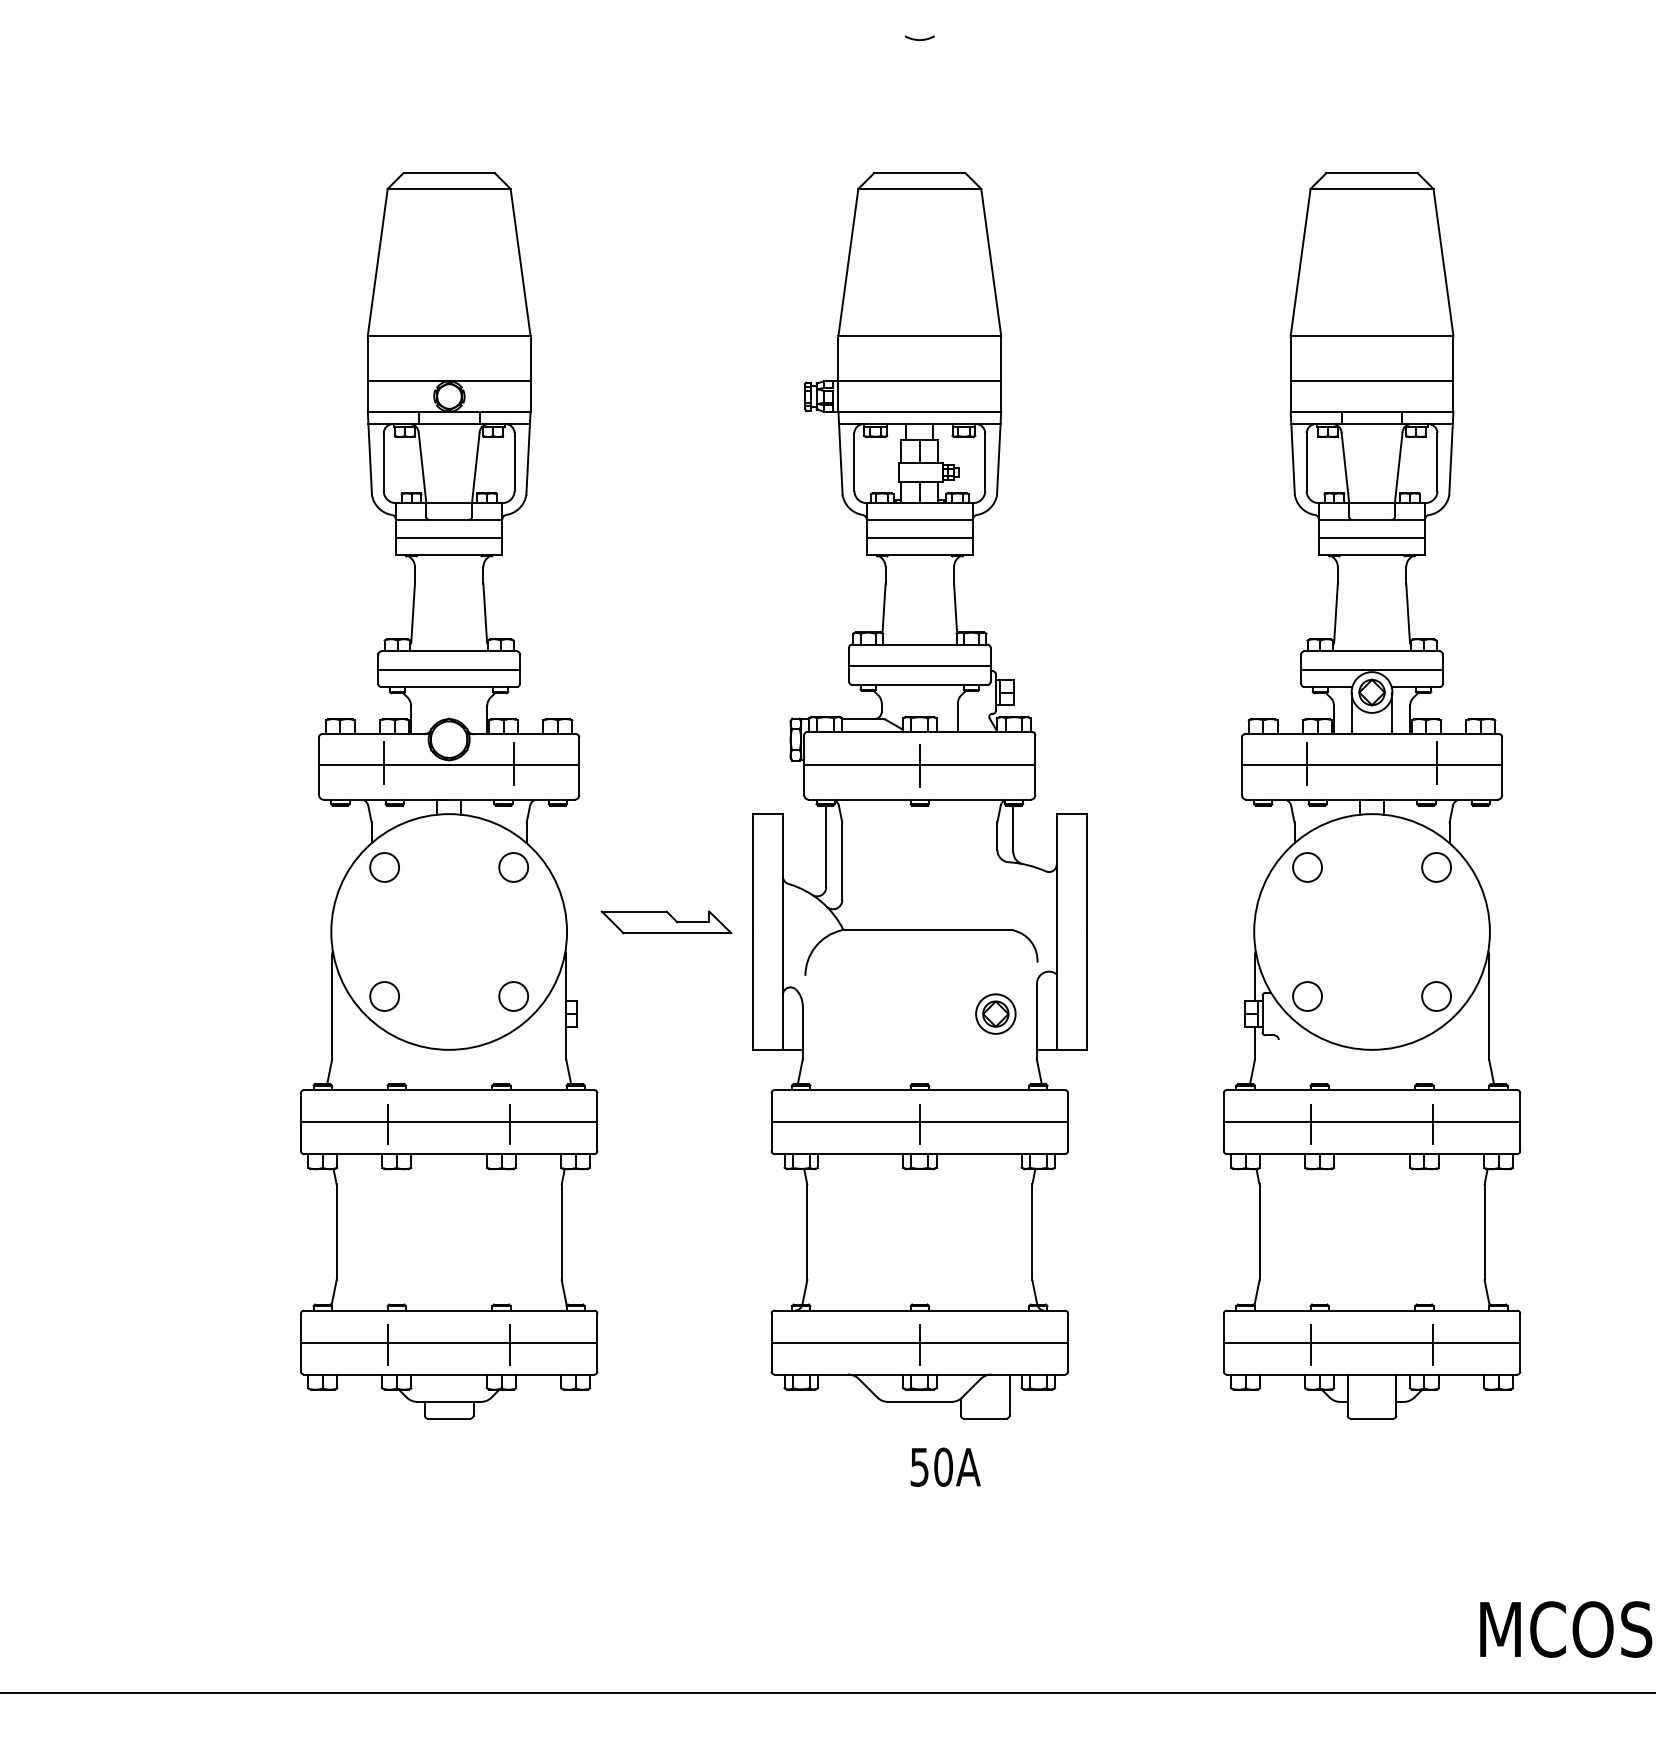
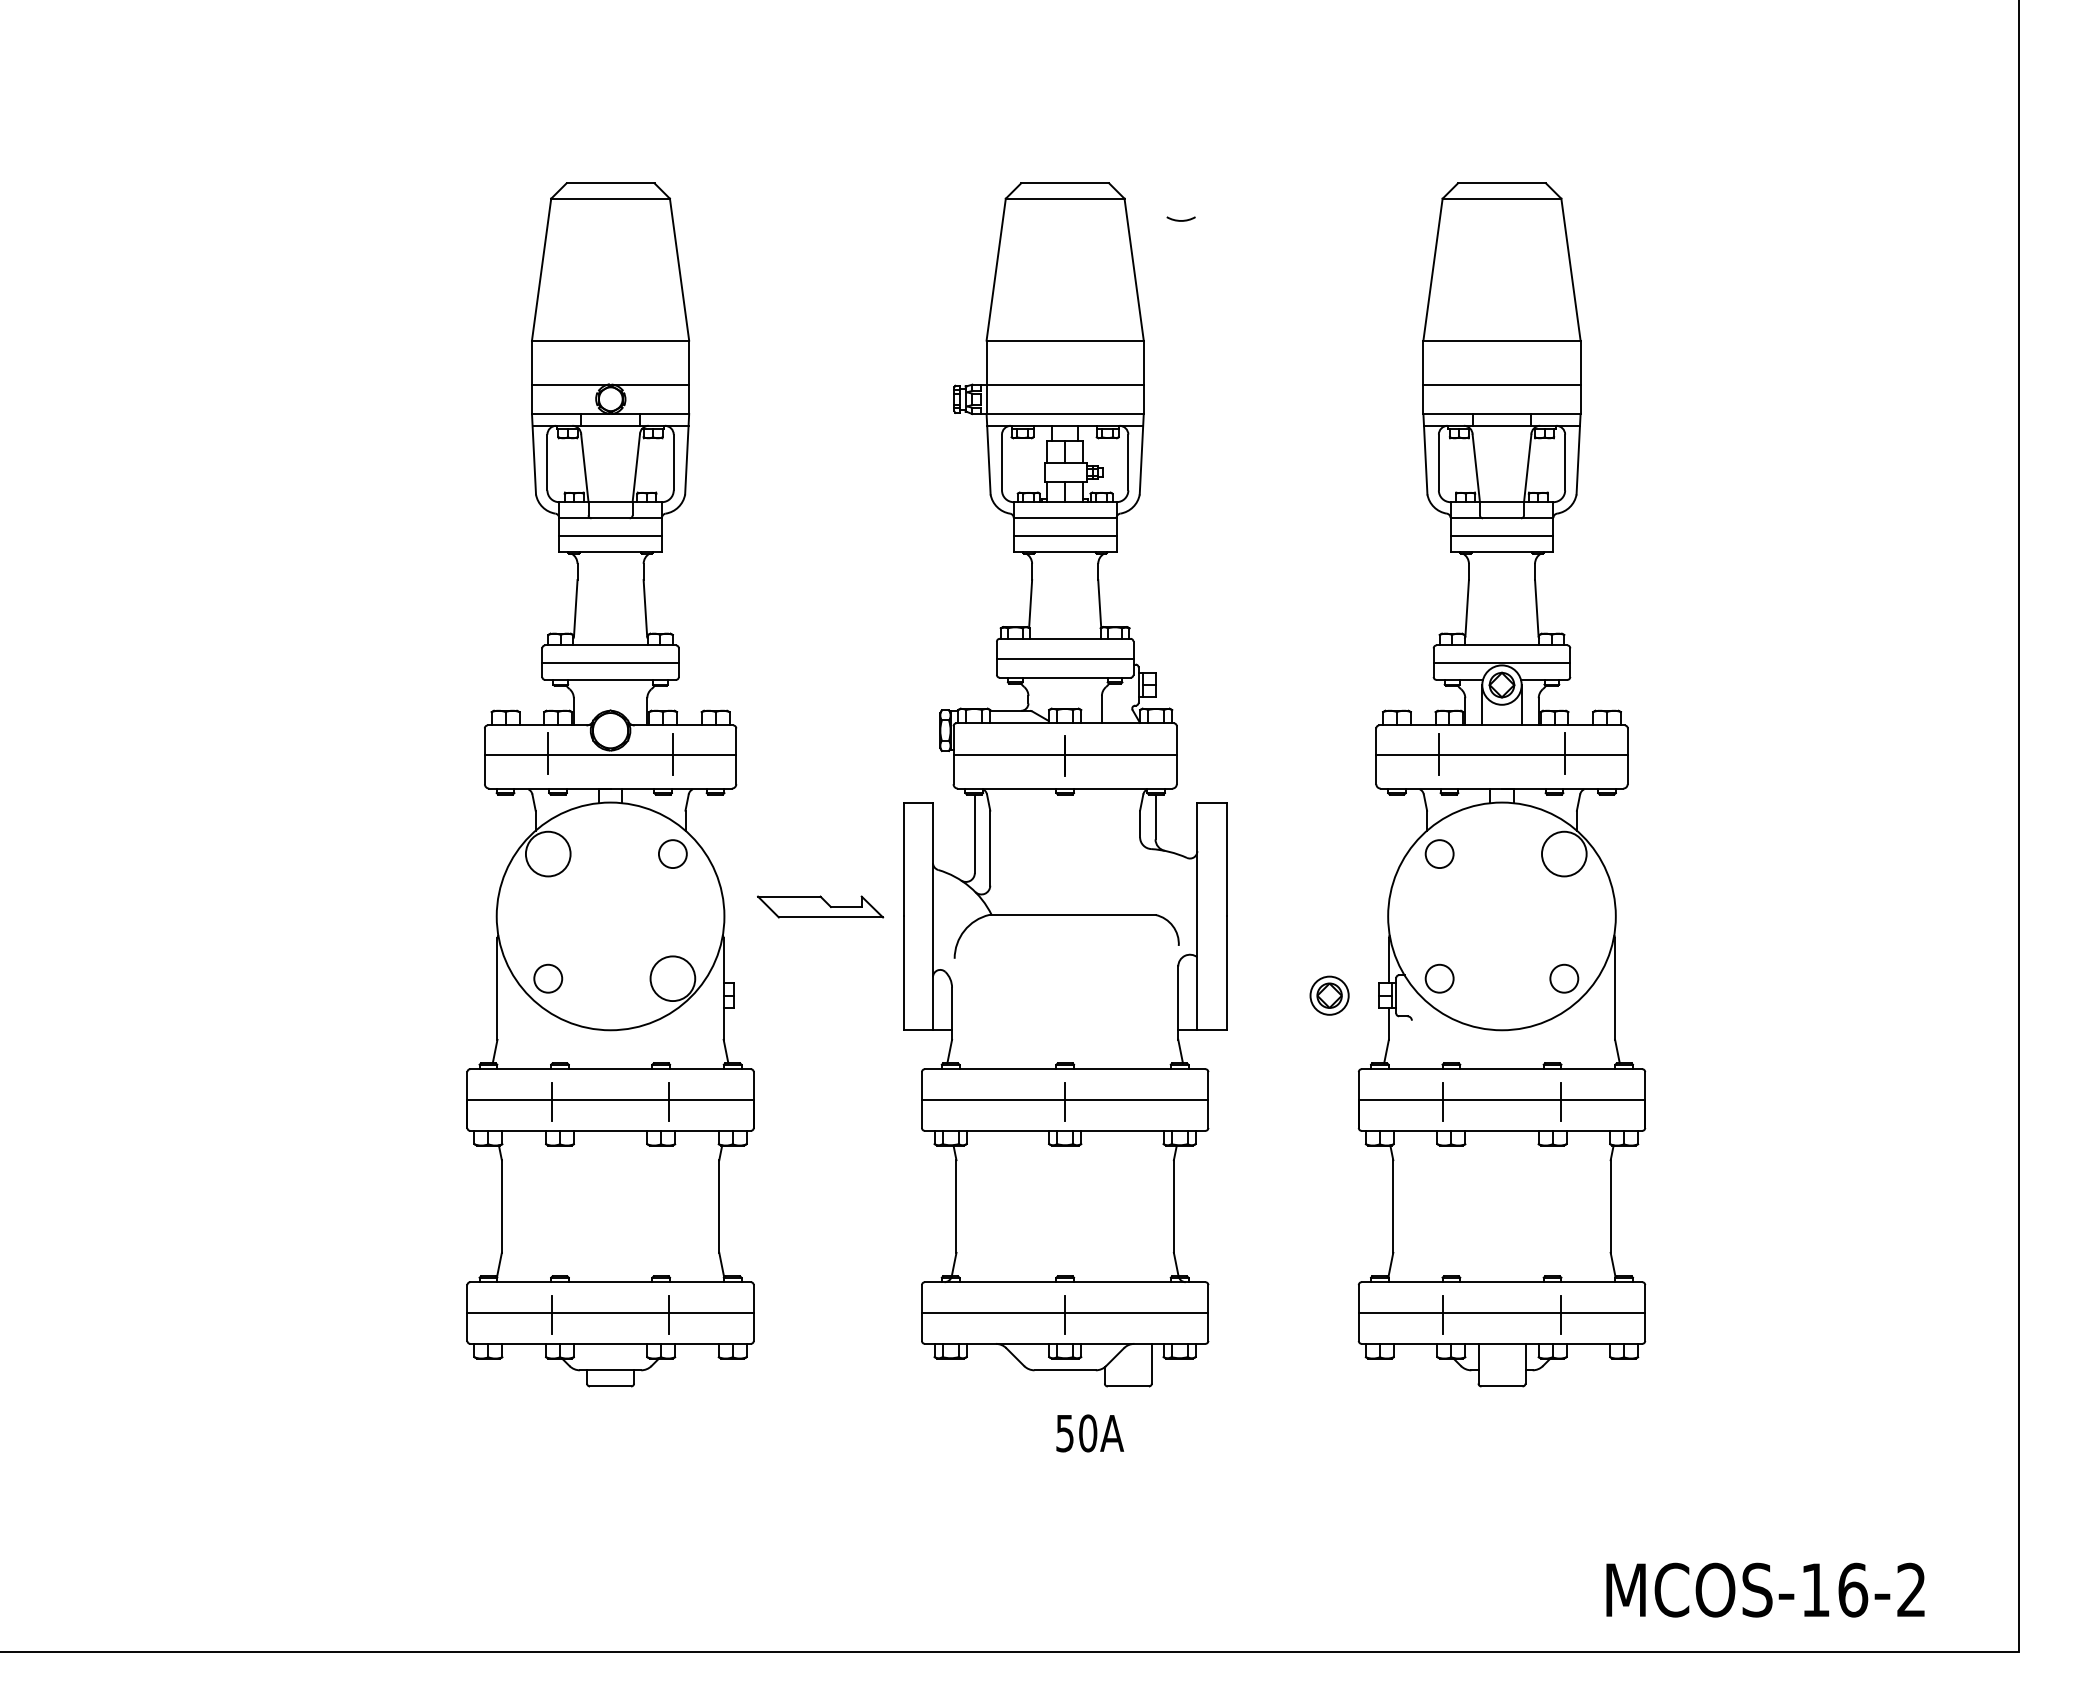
arc: (919, 39) -> (1180, 220), moved
circle: (384, 867) -> (548, 854), size x1.6
circle: (1436, 867) -> (1564, 854), size x1.6
circle: (513, 996) -> (672, 978), size x1.6
part: (995, 1013) -> (1329, 995), moved

